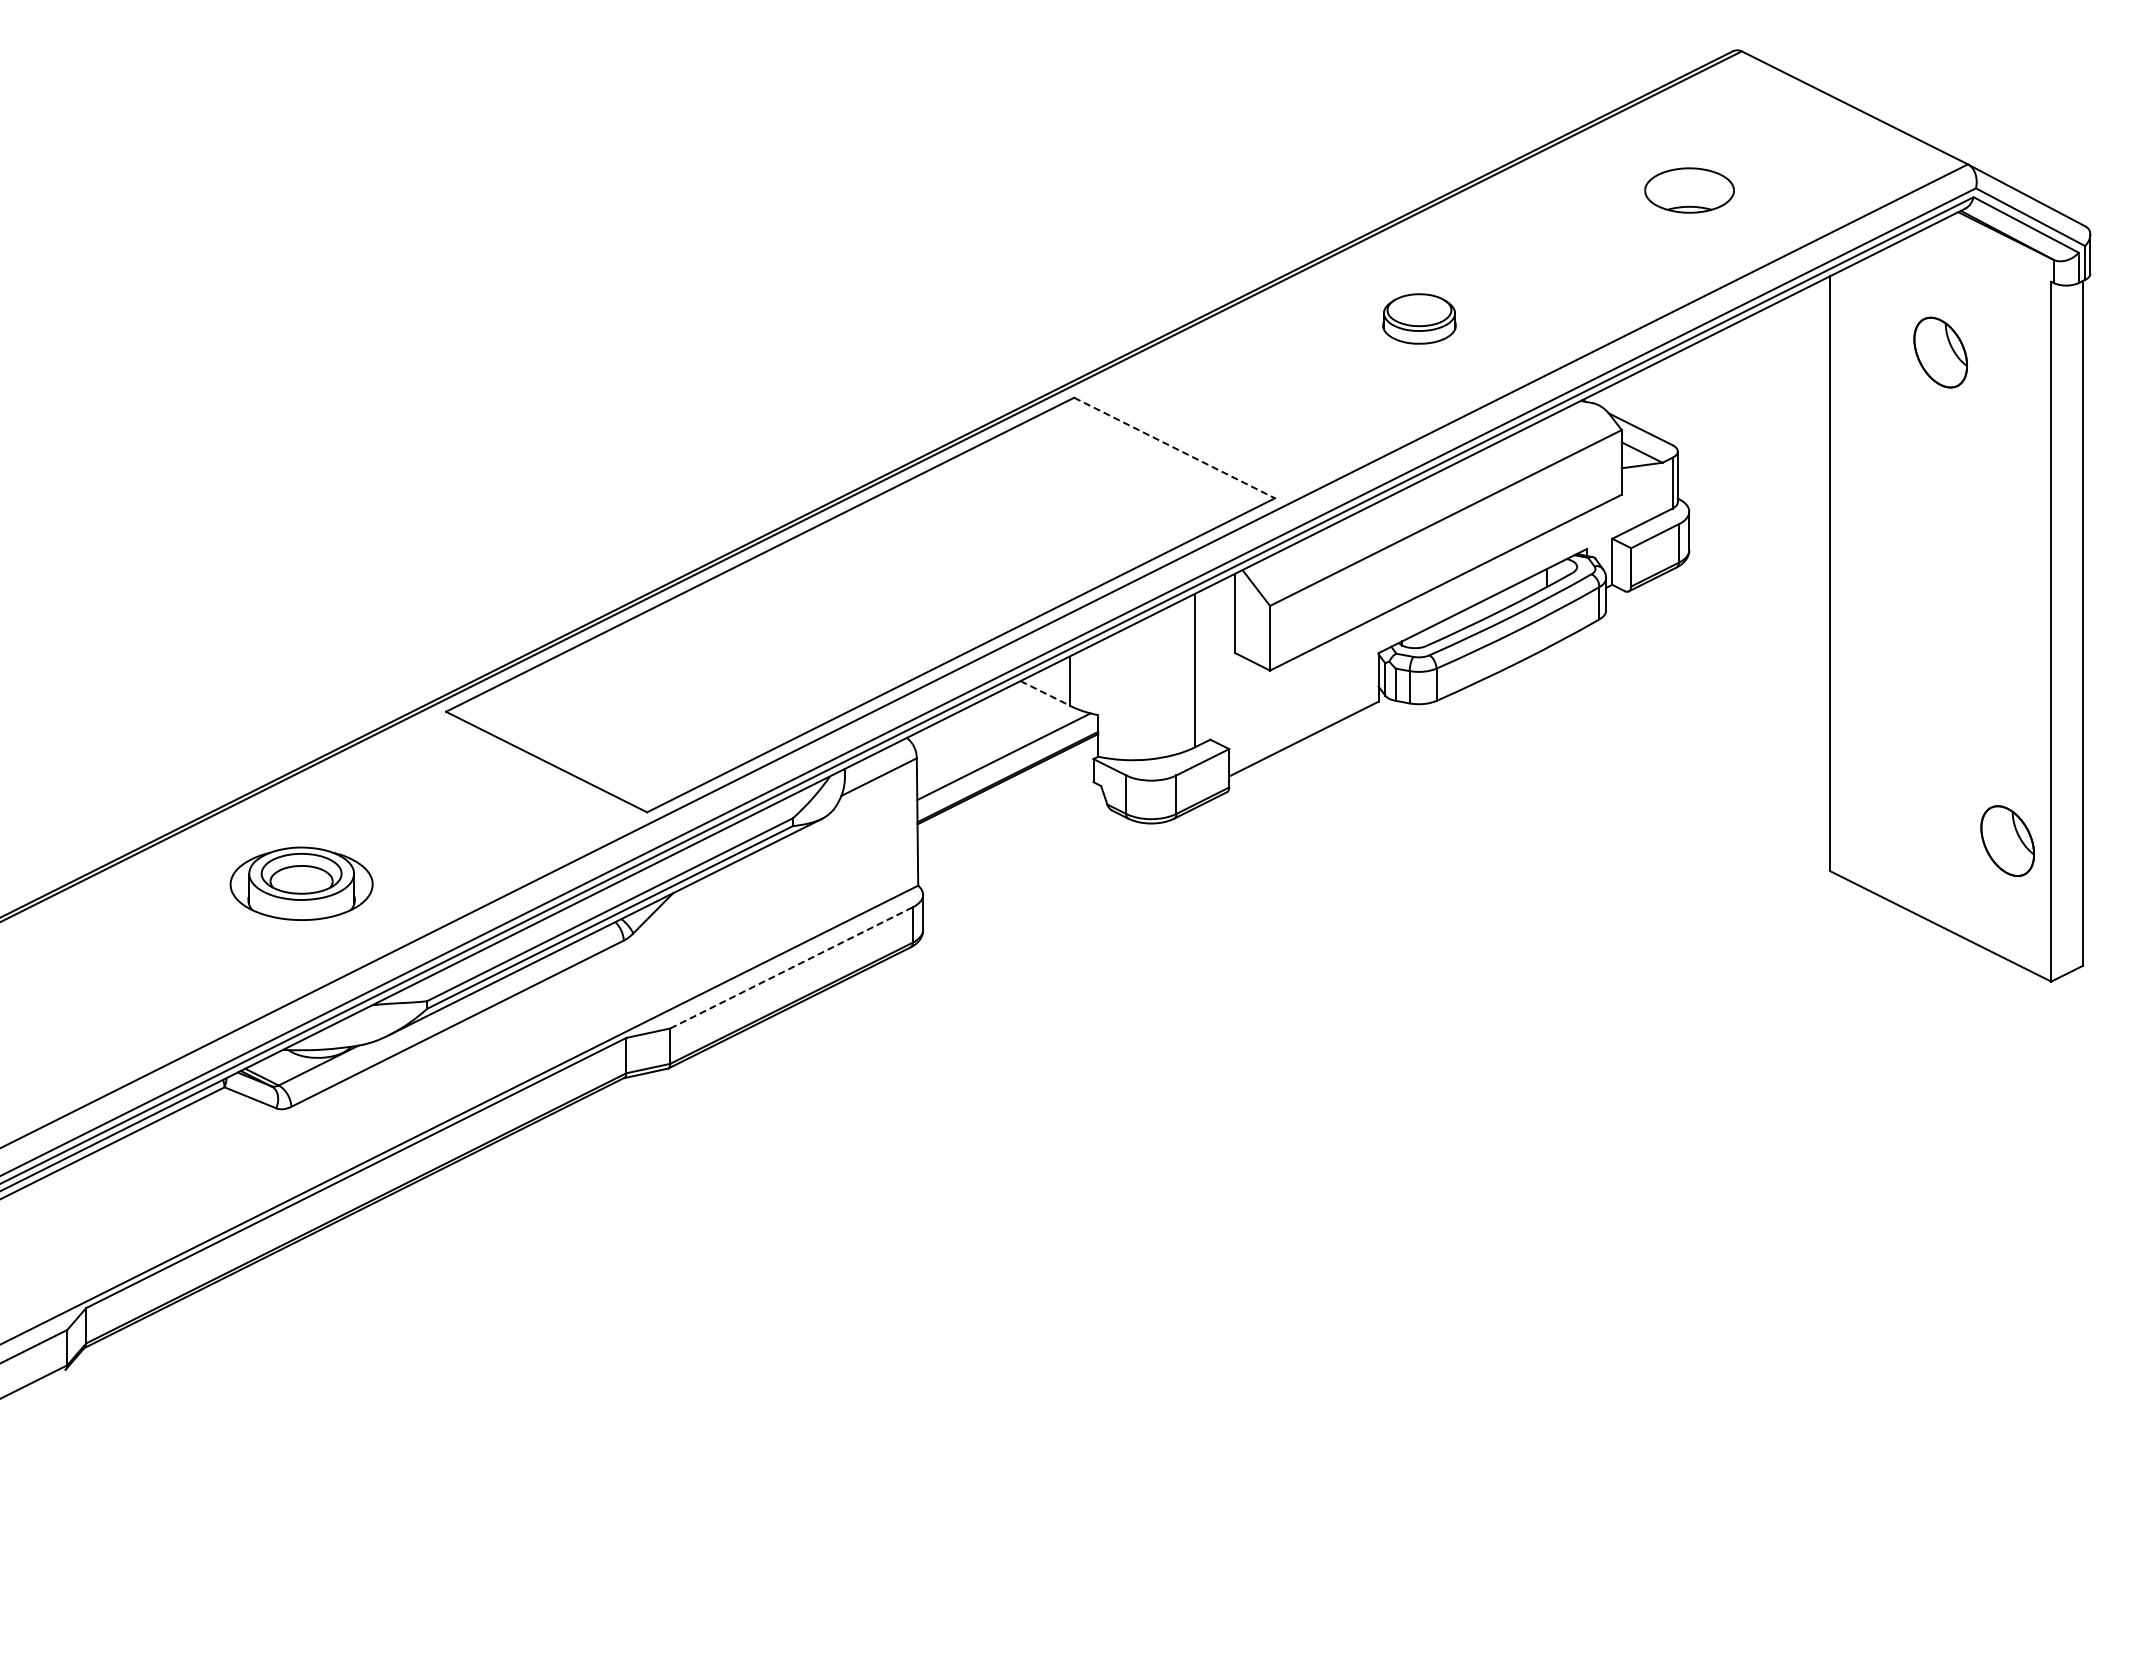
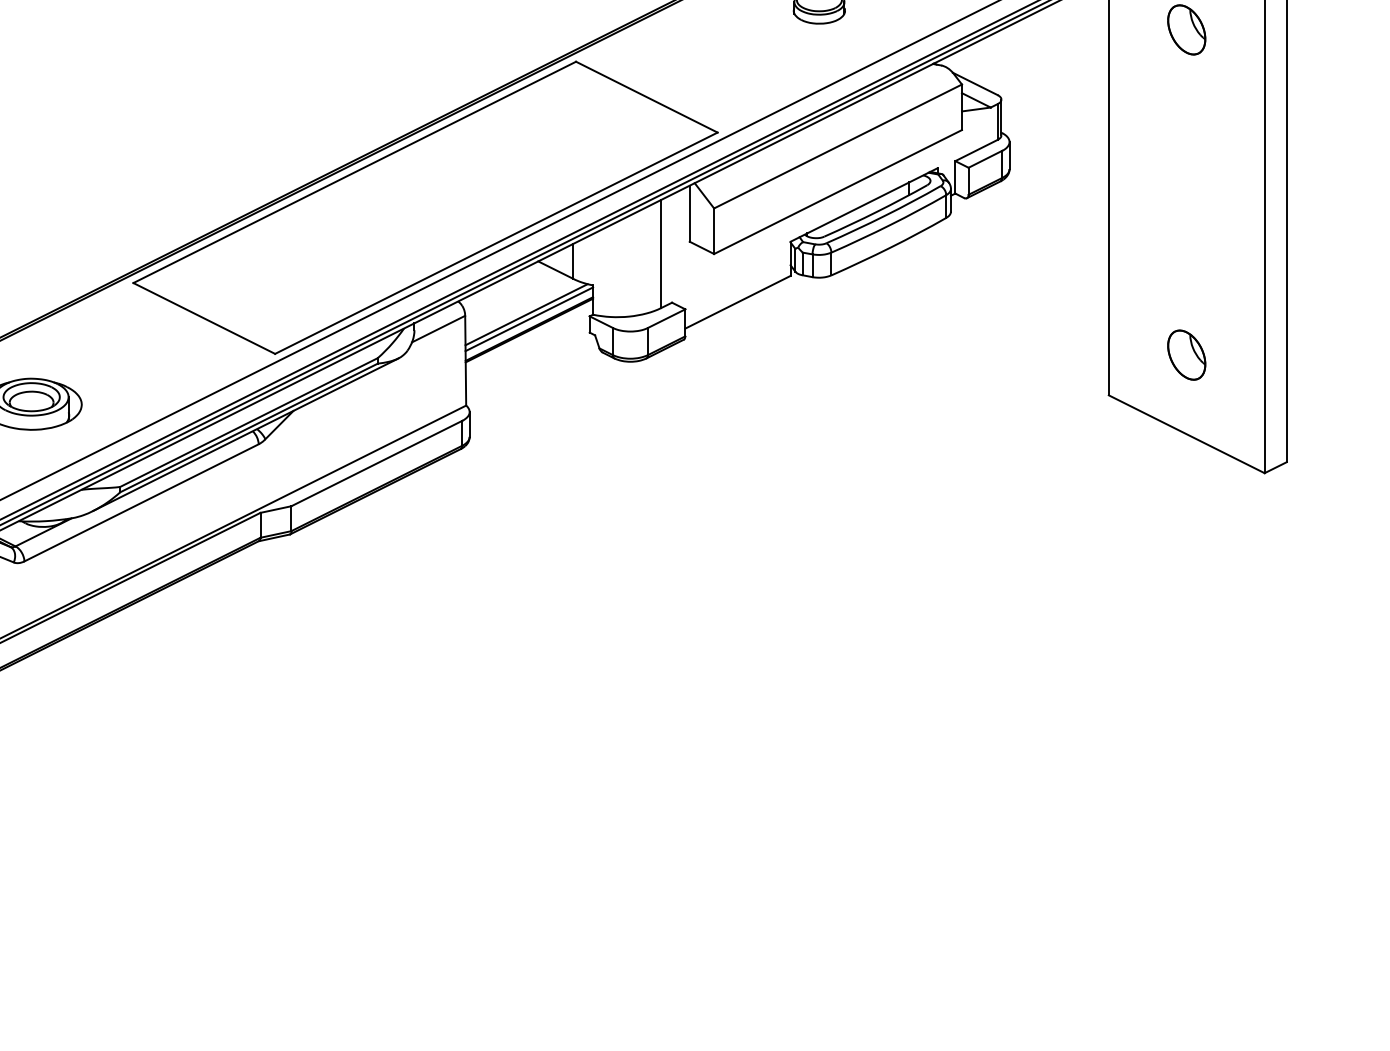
line: (1175, 448) -> (647, 97), dashed -> solid
line: (1045, 693) -> (555, 270), dashed -> solid
line: (1007, 763) -> (529, 319), added
part: (2007, 840) -> (1186, 354), moved
line: (791, 967) -> (376, 463), dashed -> solid

